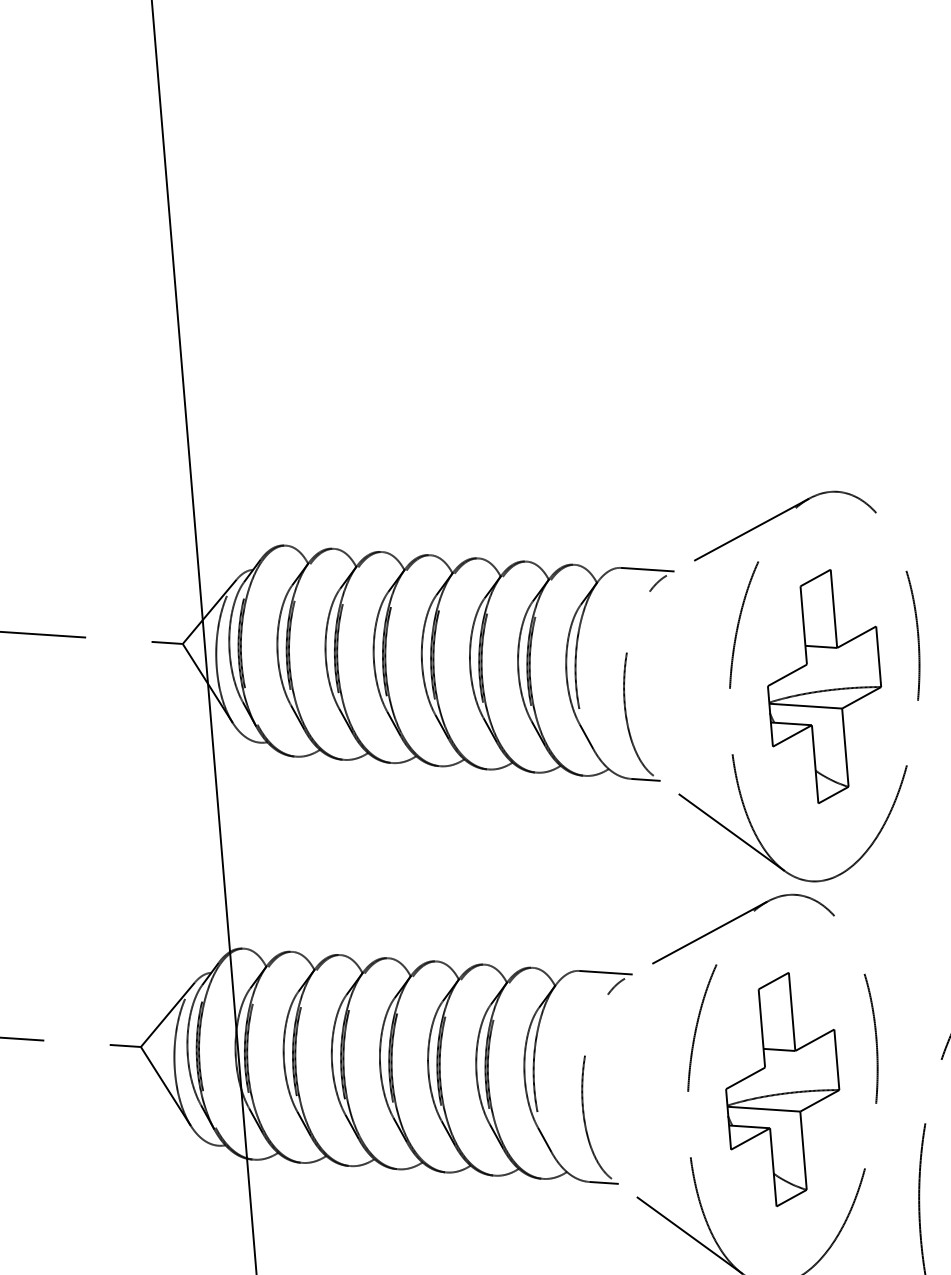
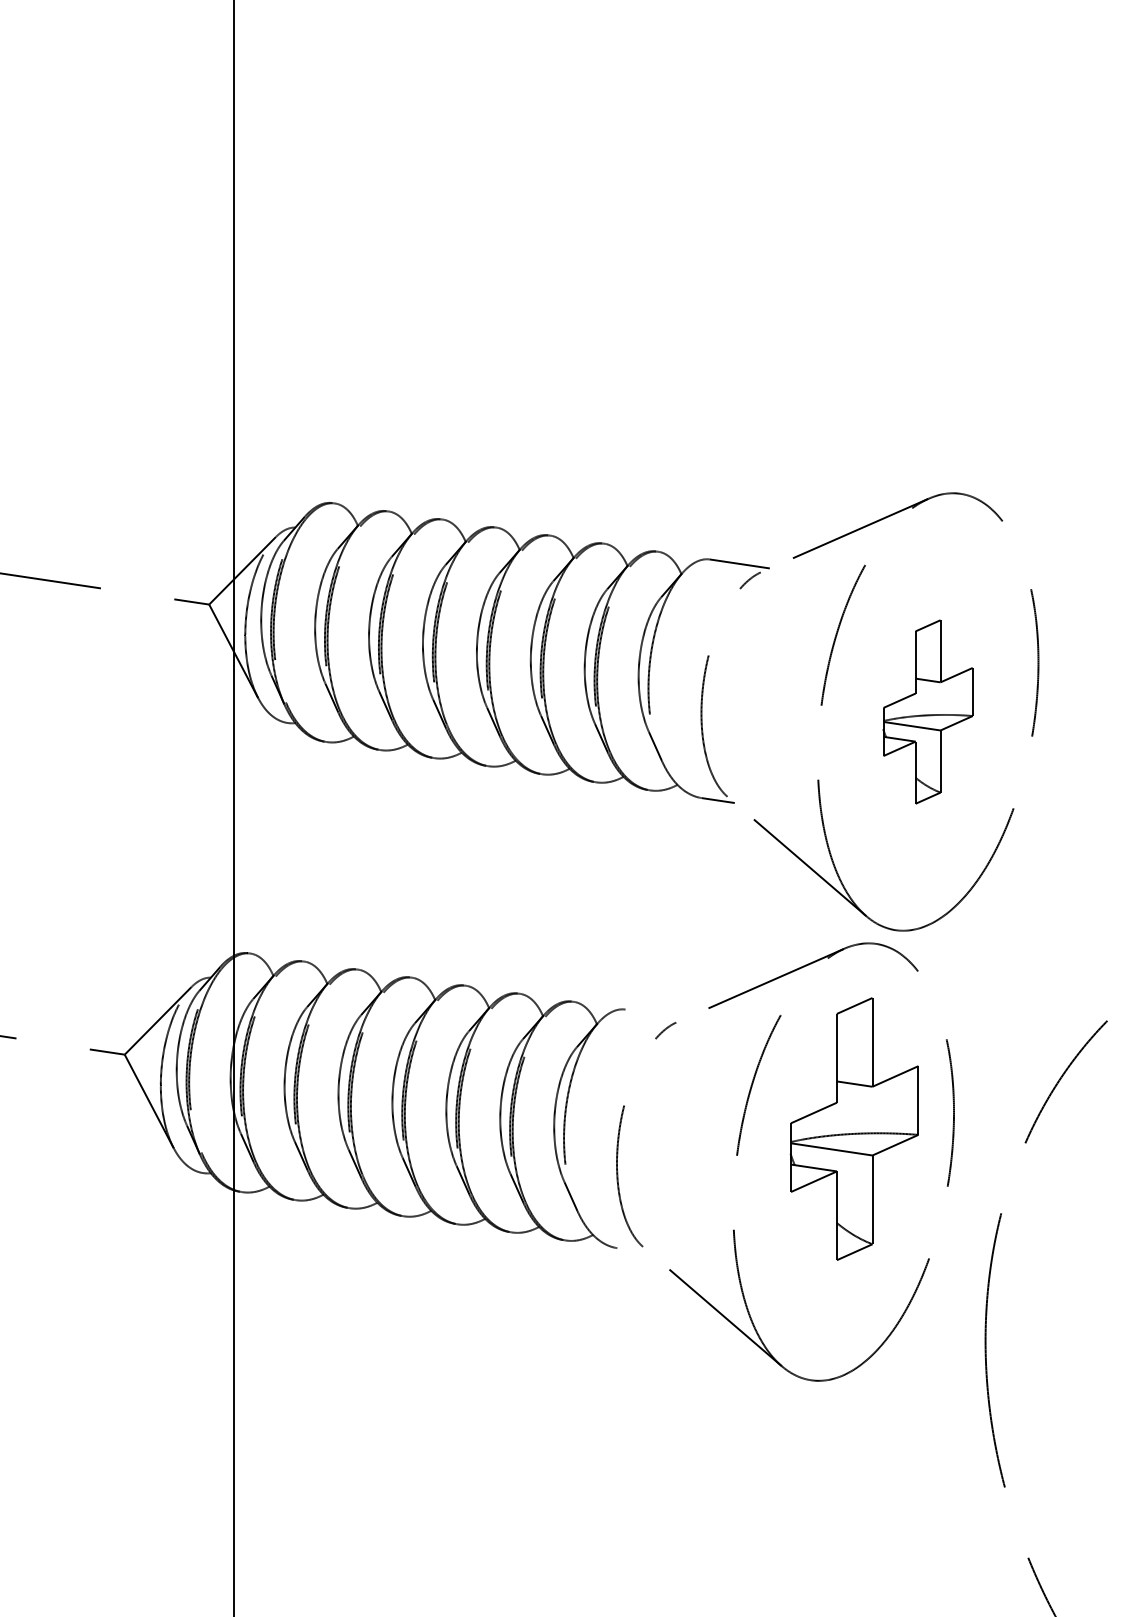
part: (823, 686) -> (927, 711), size x0.7
line: (605, 972) -> (655, 1013), removed
part: (781, 1089) -> (853, 1128), moved
line: (603, 1182) -> (633, 1250), removed

